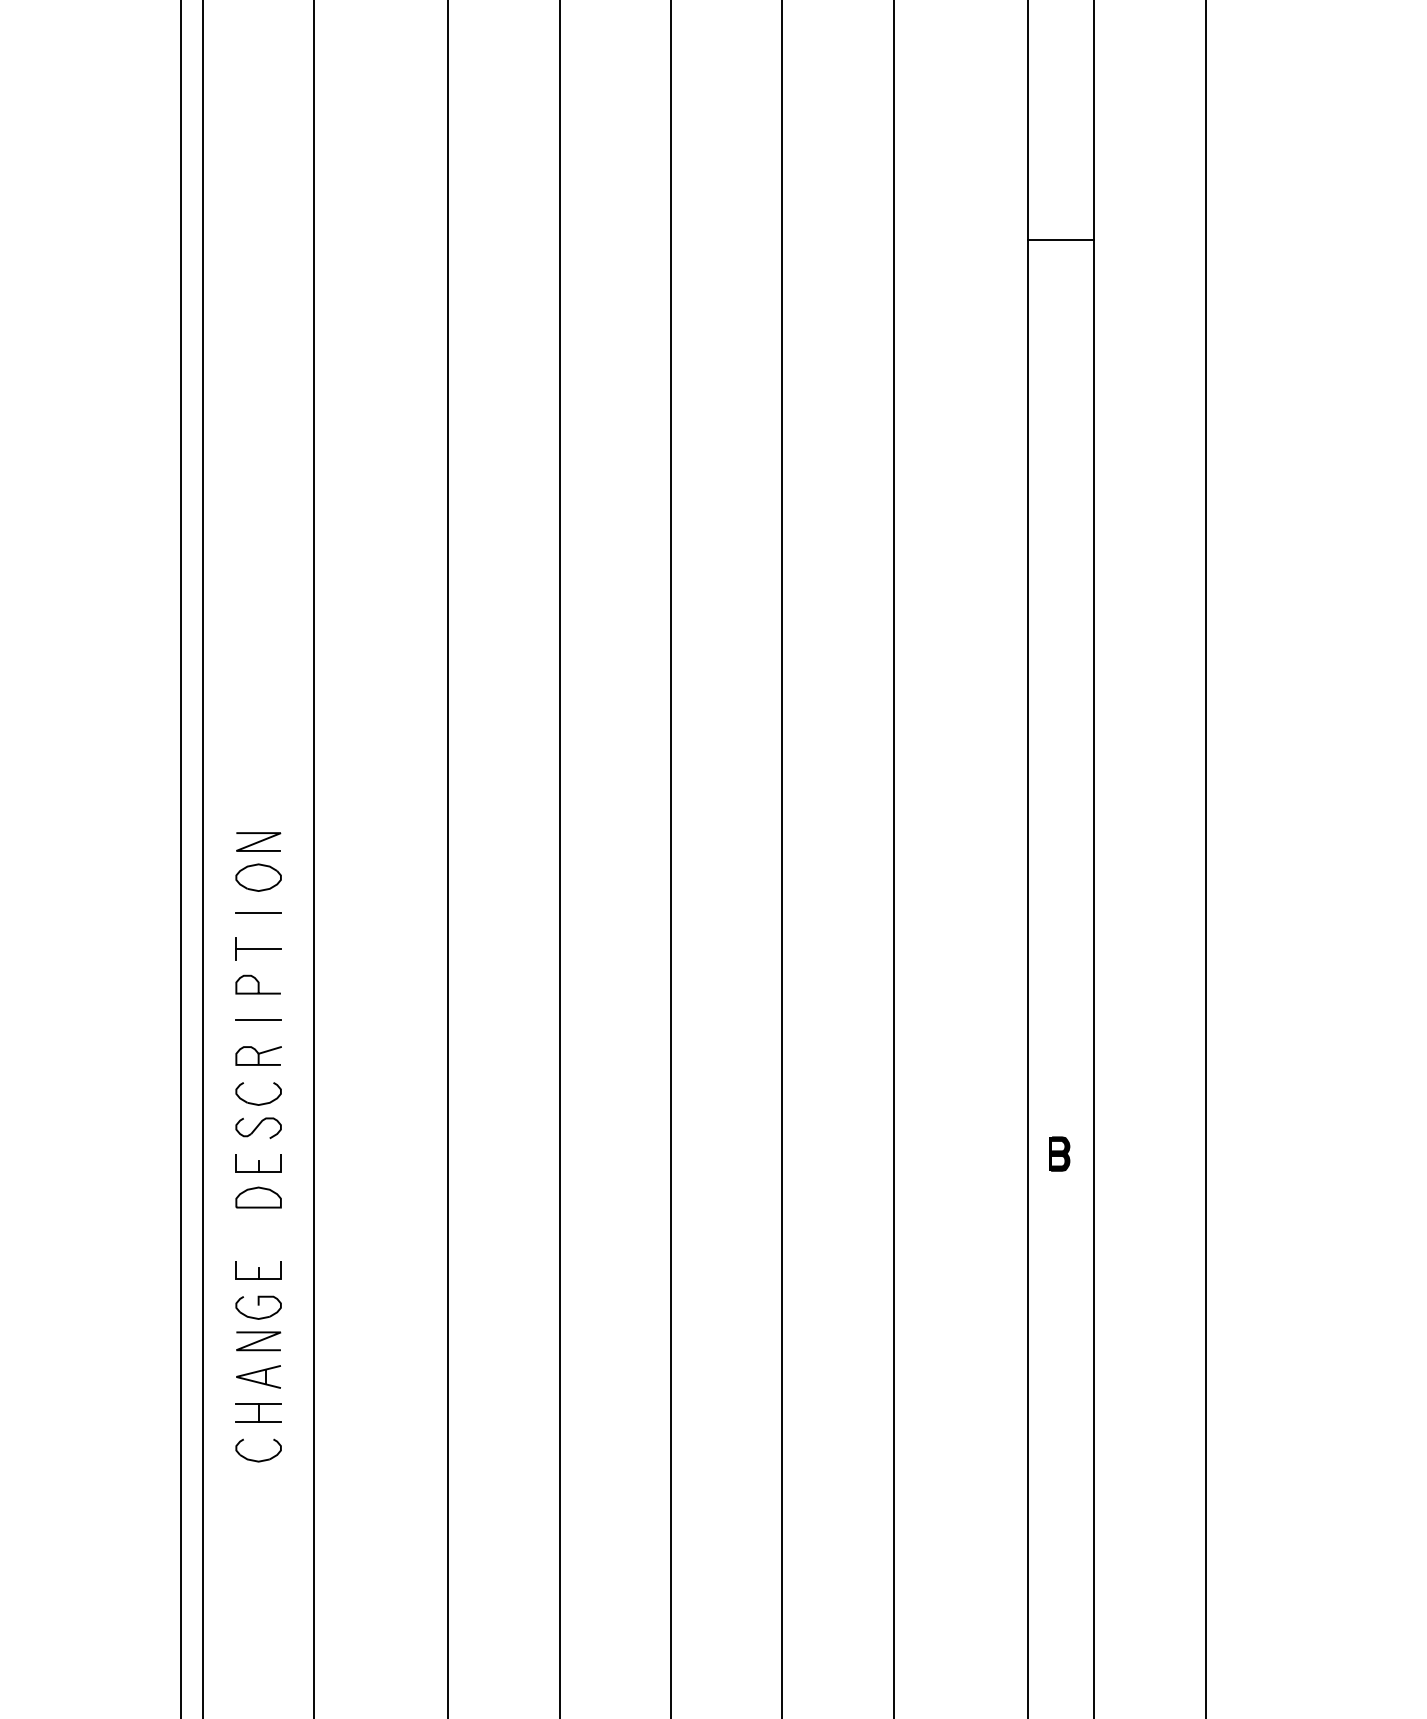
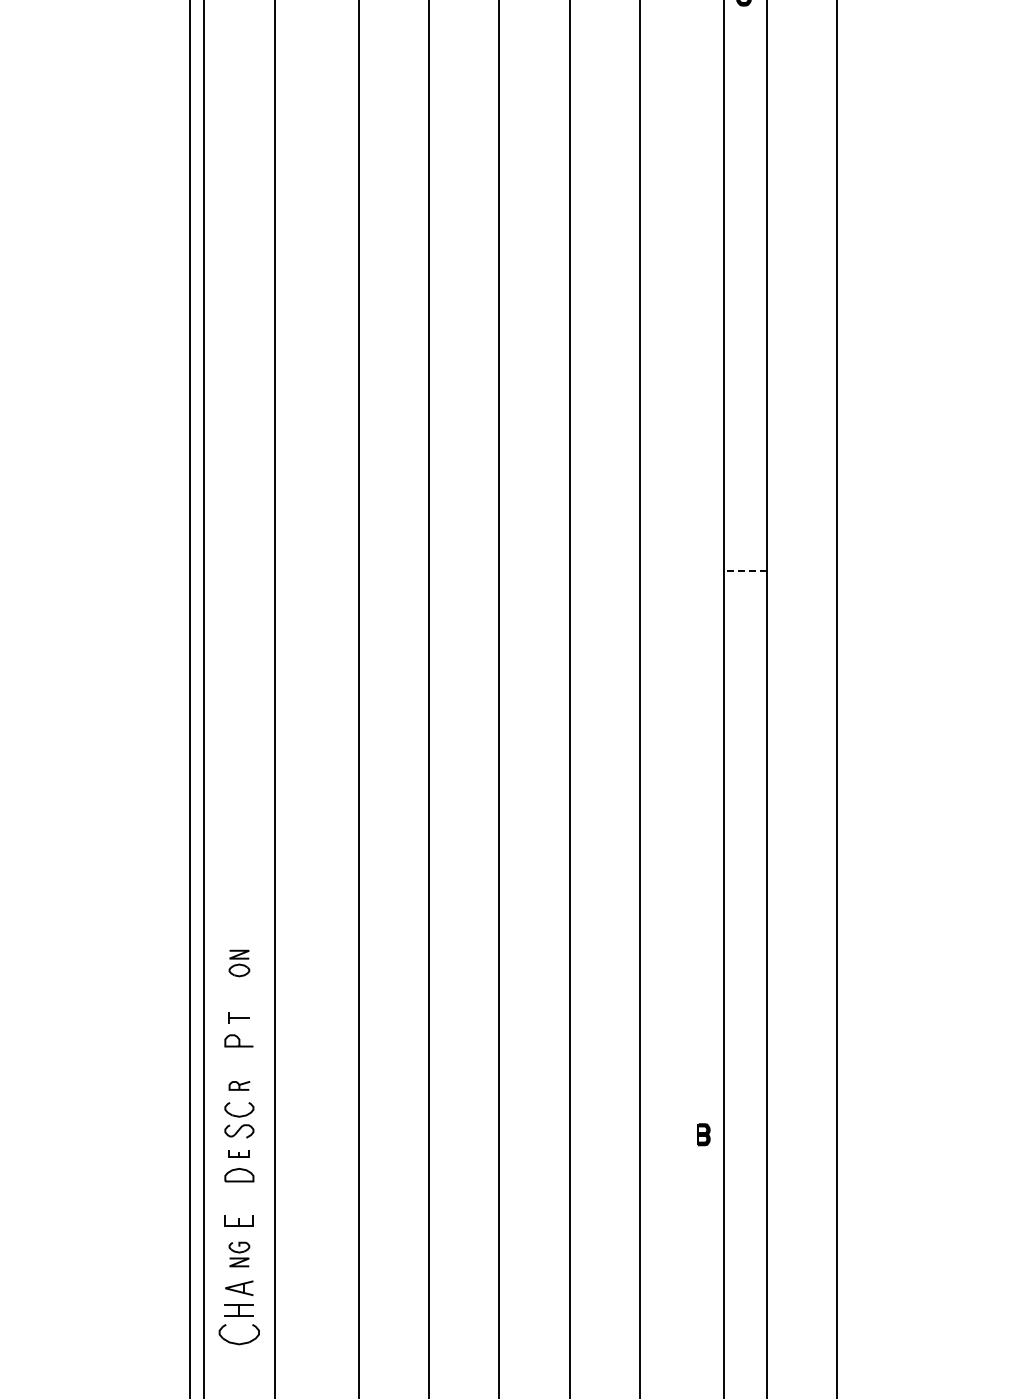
line: (1059, 240) -> (744, 571), solid -> dashed
part: (258, 861) -> (239, 963), size x0.7
line: (258, 912) -> (239, 995), removed
part: (257, 947) -> (238, 1017), size x0.7
line: (258, 1020) -> (239, 1063), removed
part: (258, 1055) -> (239, 1085), size x0.7
part: (1059, 1153) -> (703, 1134), moved
part: (257, 1163) -> (238, 1153), size x0.7
part: (258, 1323) -> (239, 1254), size x0.7
part: (258, 1450) -> (239, 1334), size x1.4

